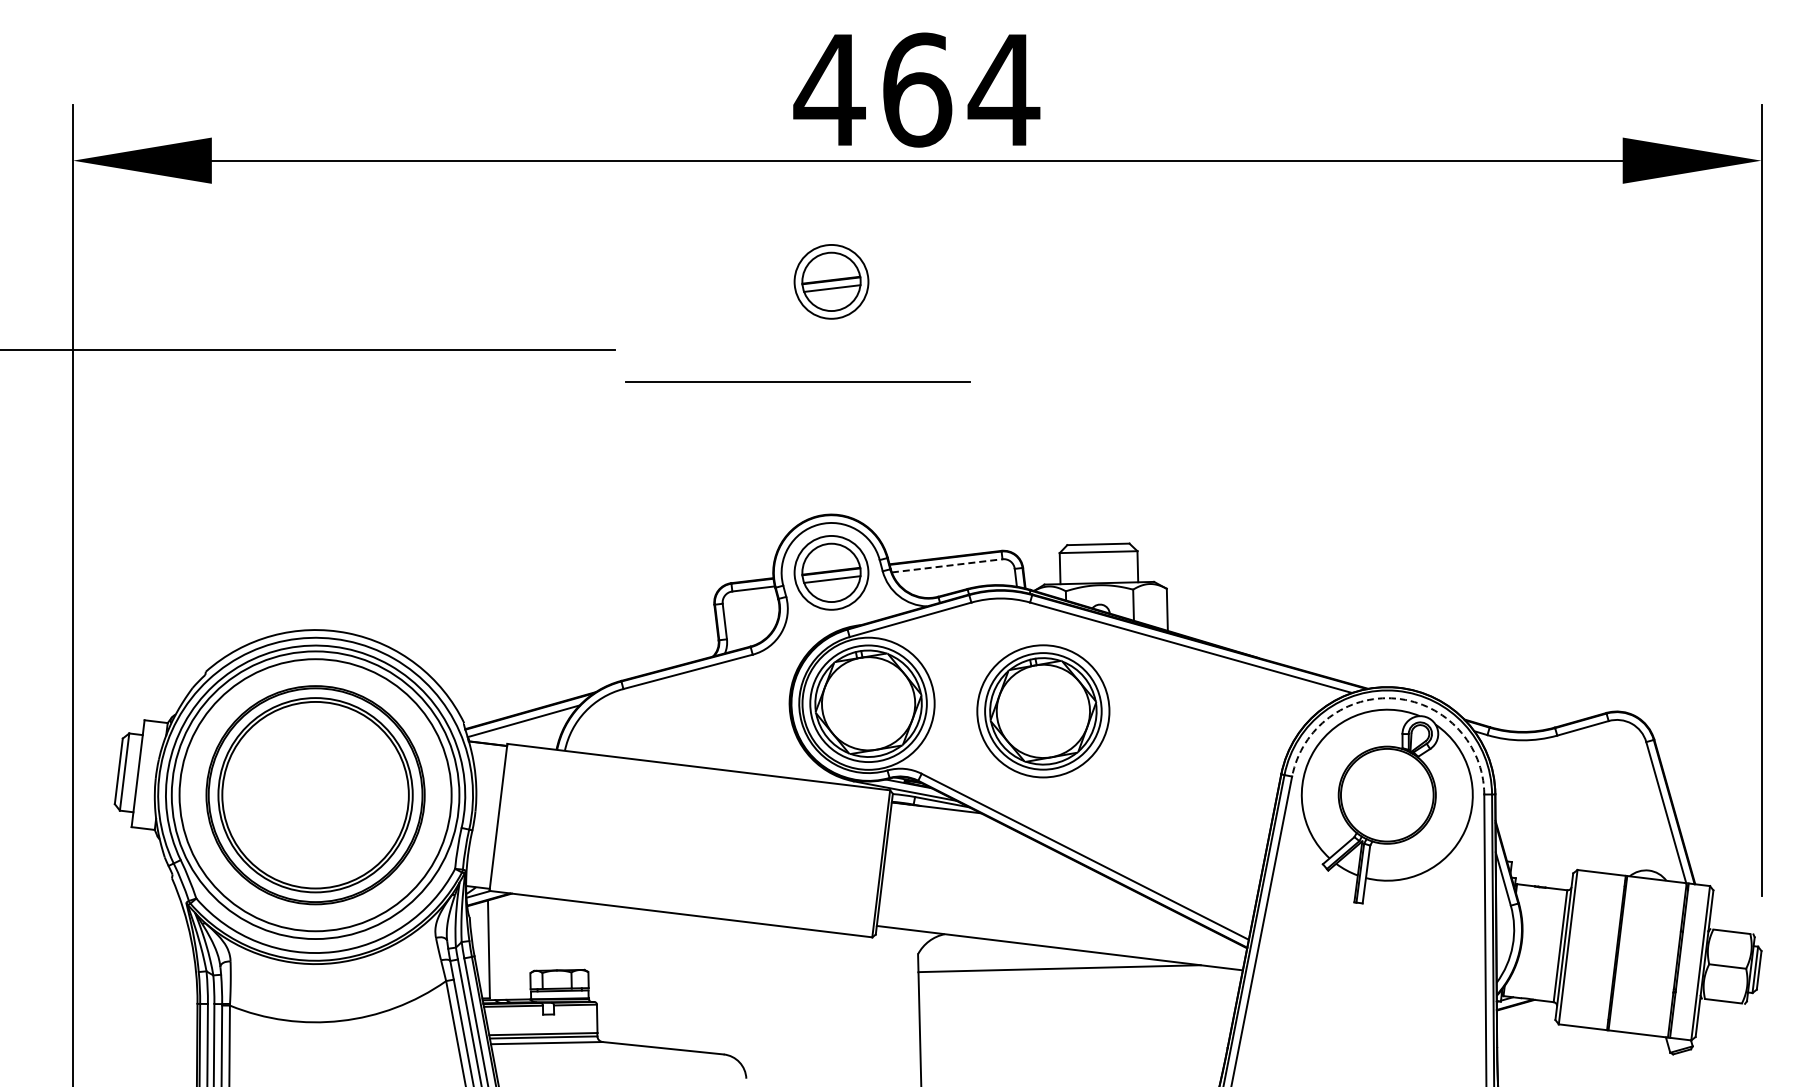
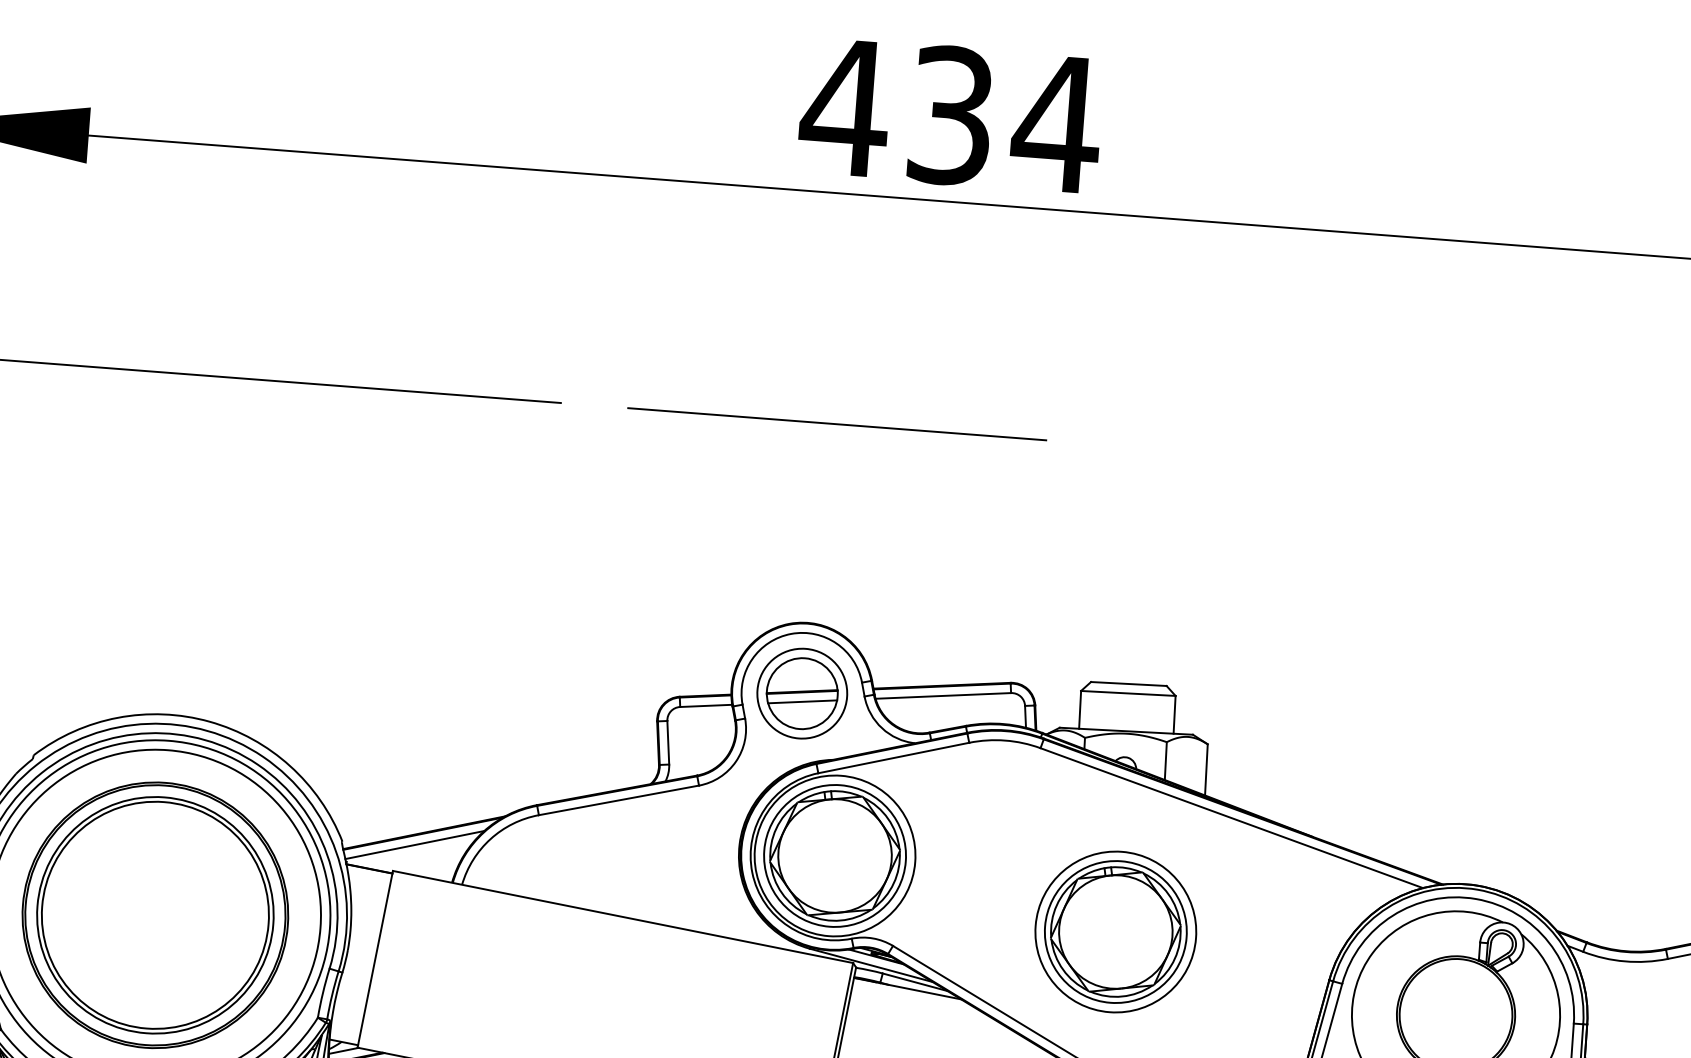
text: (917, 89) -> (951, 115), 464 -> 434
part: (831, 281) -> (829, 340), removed
line: (797, 381) -> (836, 423), moved
line: (947, 565) -> (943, 695), dashed -> solid
arc: (1396, 698) -> (1476, 898), dashed -> solid
part: (1043, 711) -> (1115, 932), moved

